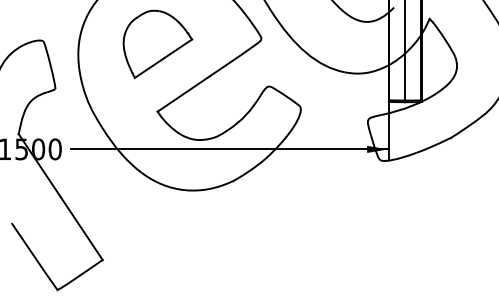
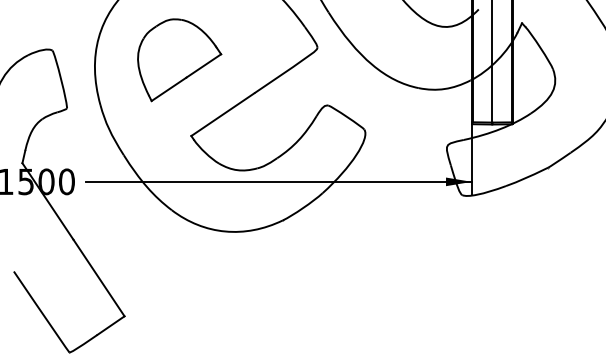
part: (157, 44) -> (179, 60), moved

